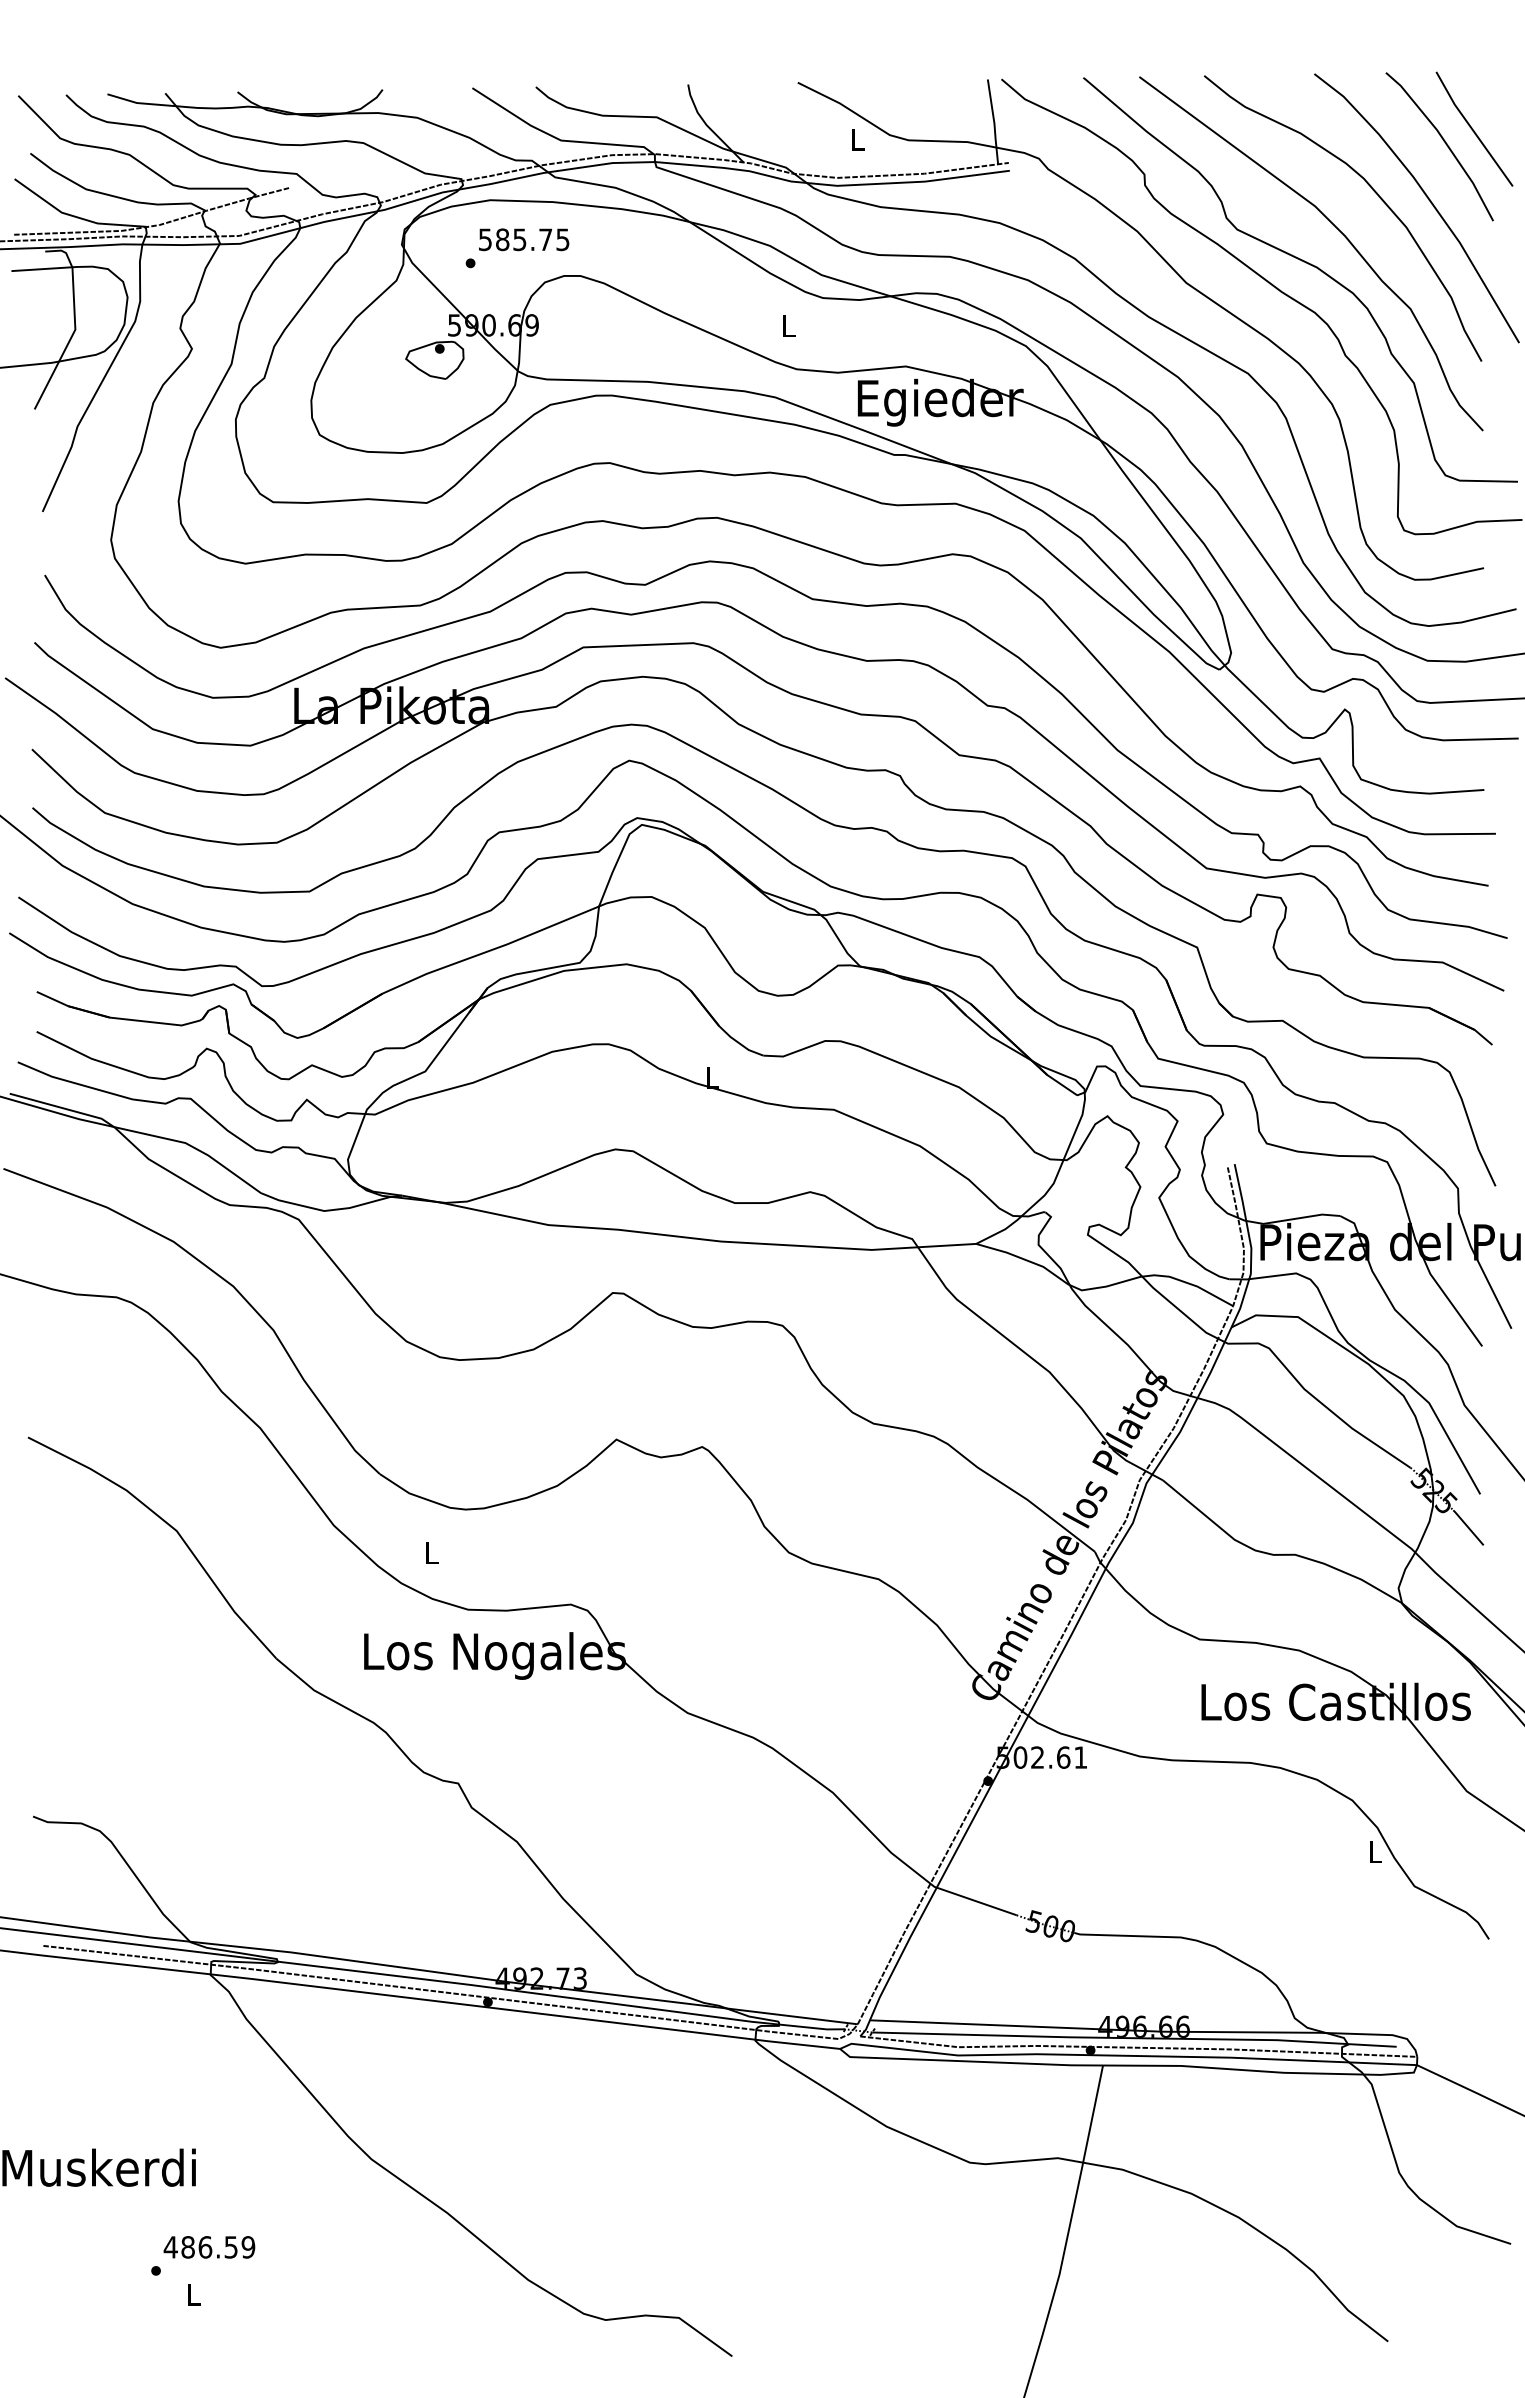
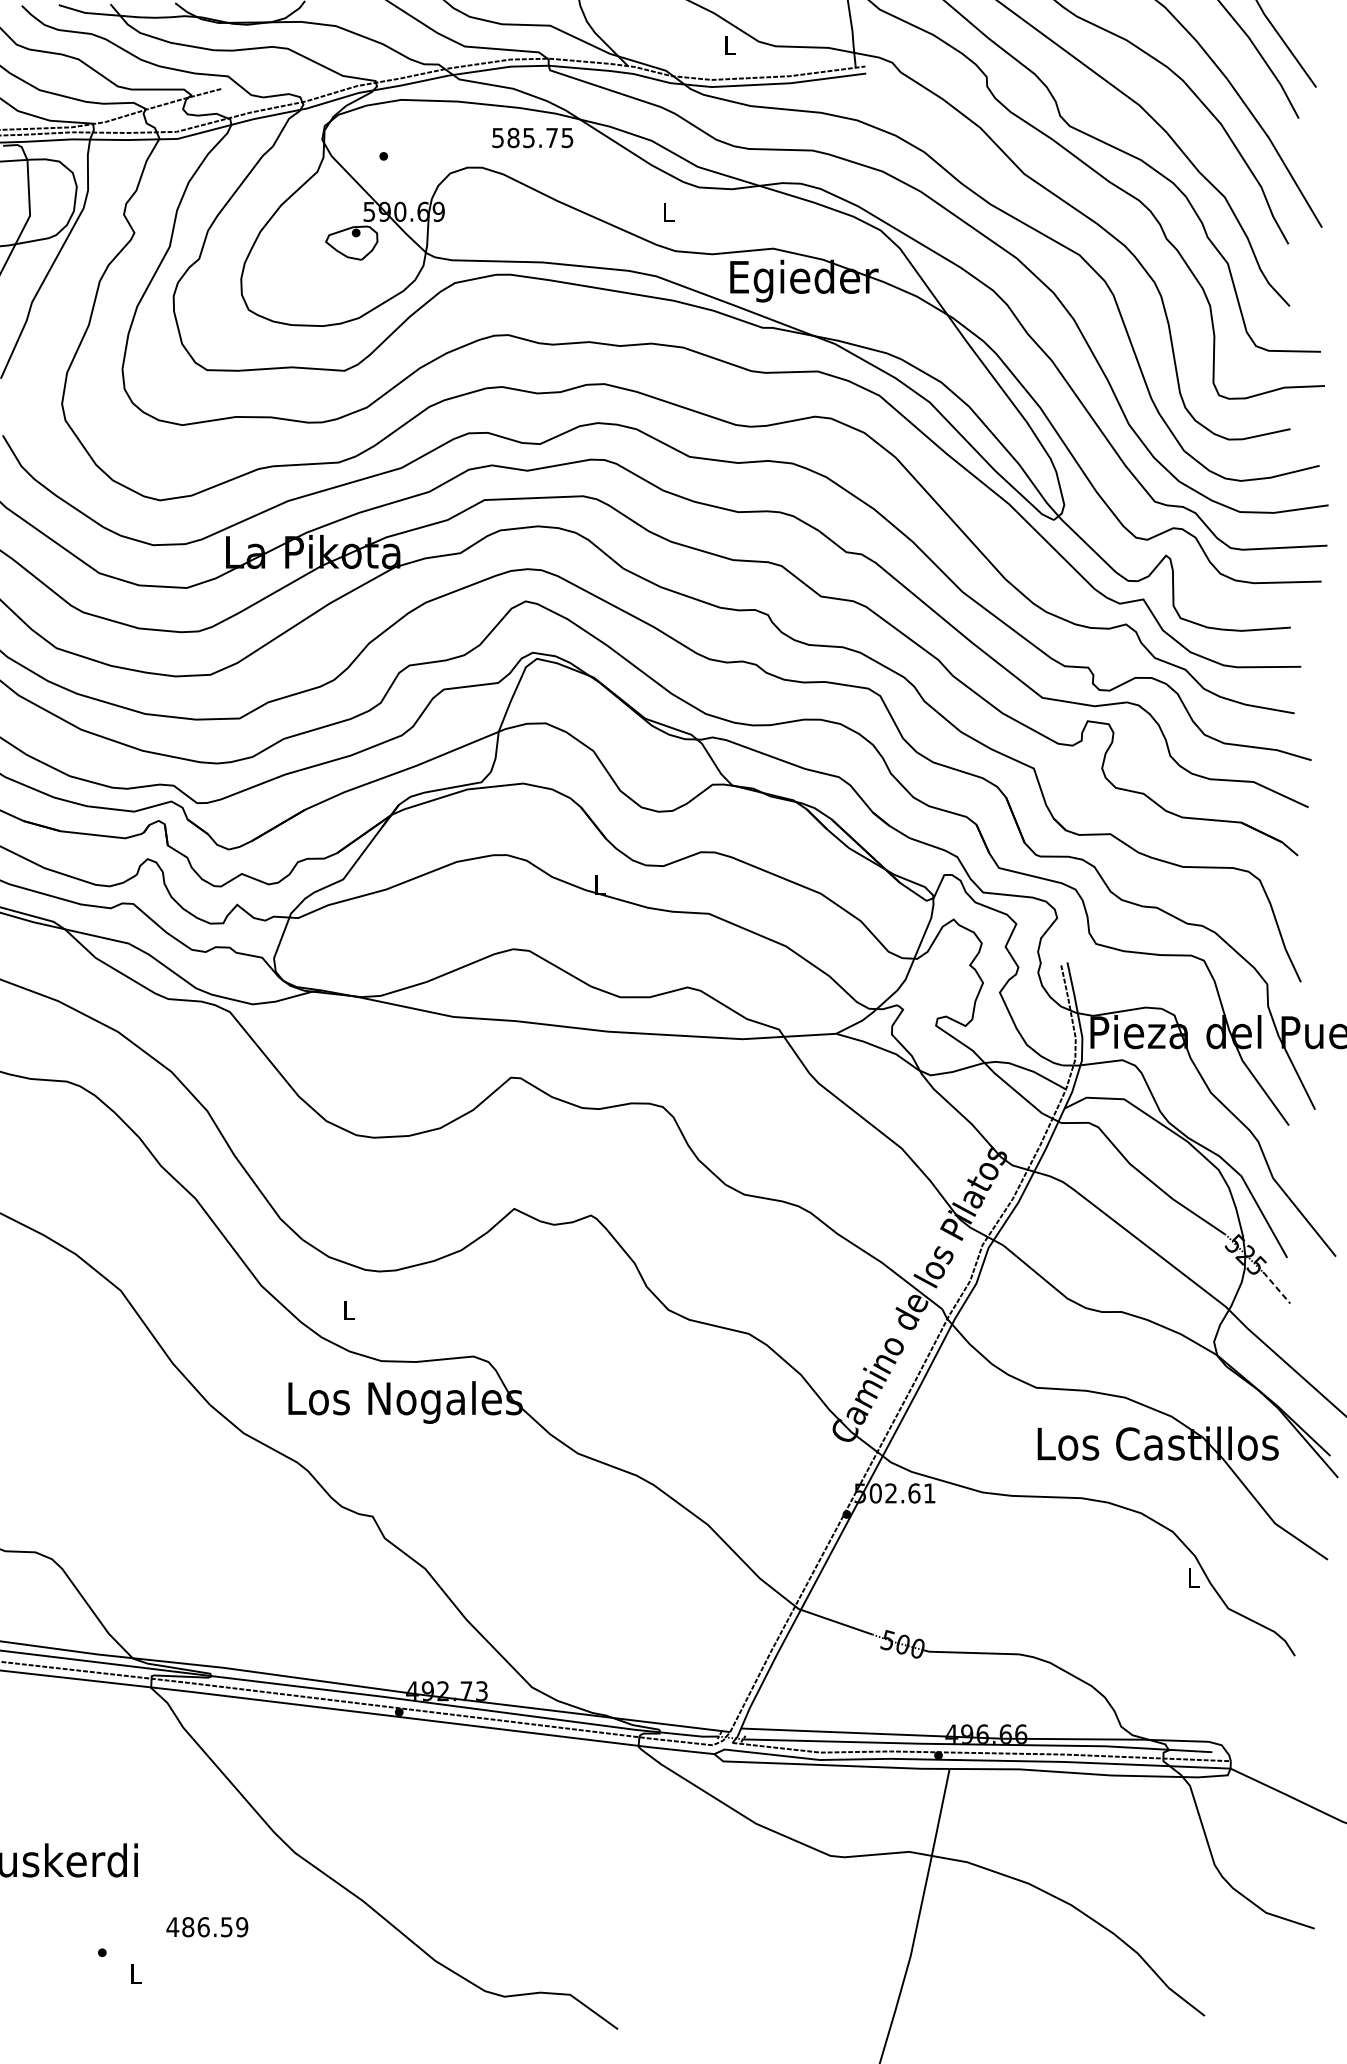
text: (524, 239) -> (533, 137), moved
line: (1468, 1527) -> (1276, 1287), solid -> dashed
text: (209, 2247) -> (207, 1927), moved

